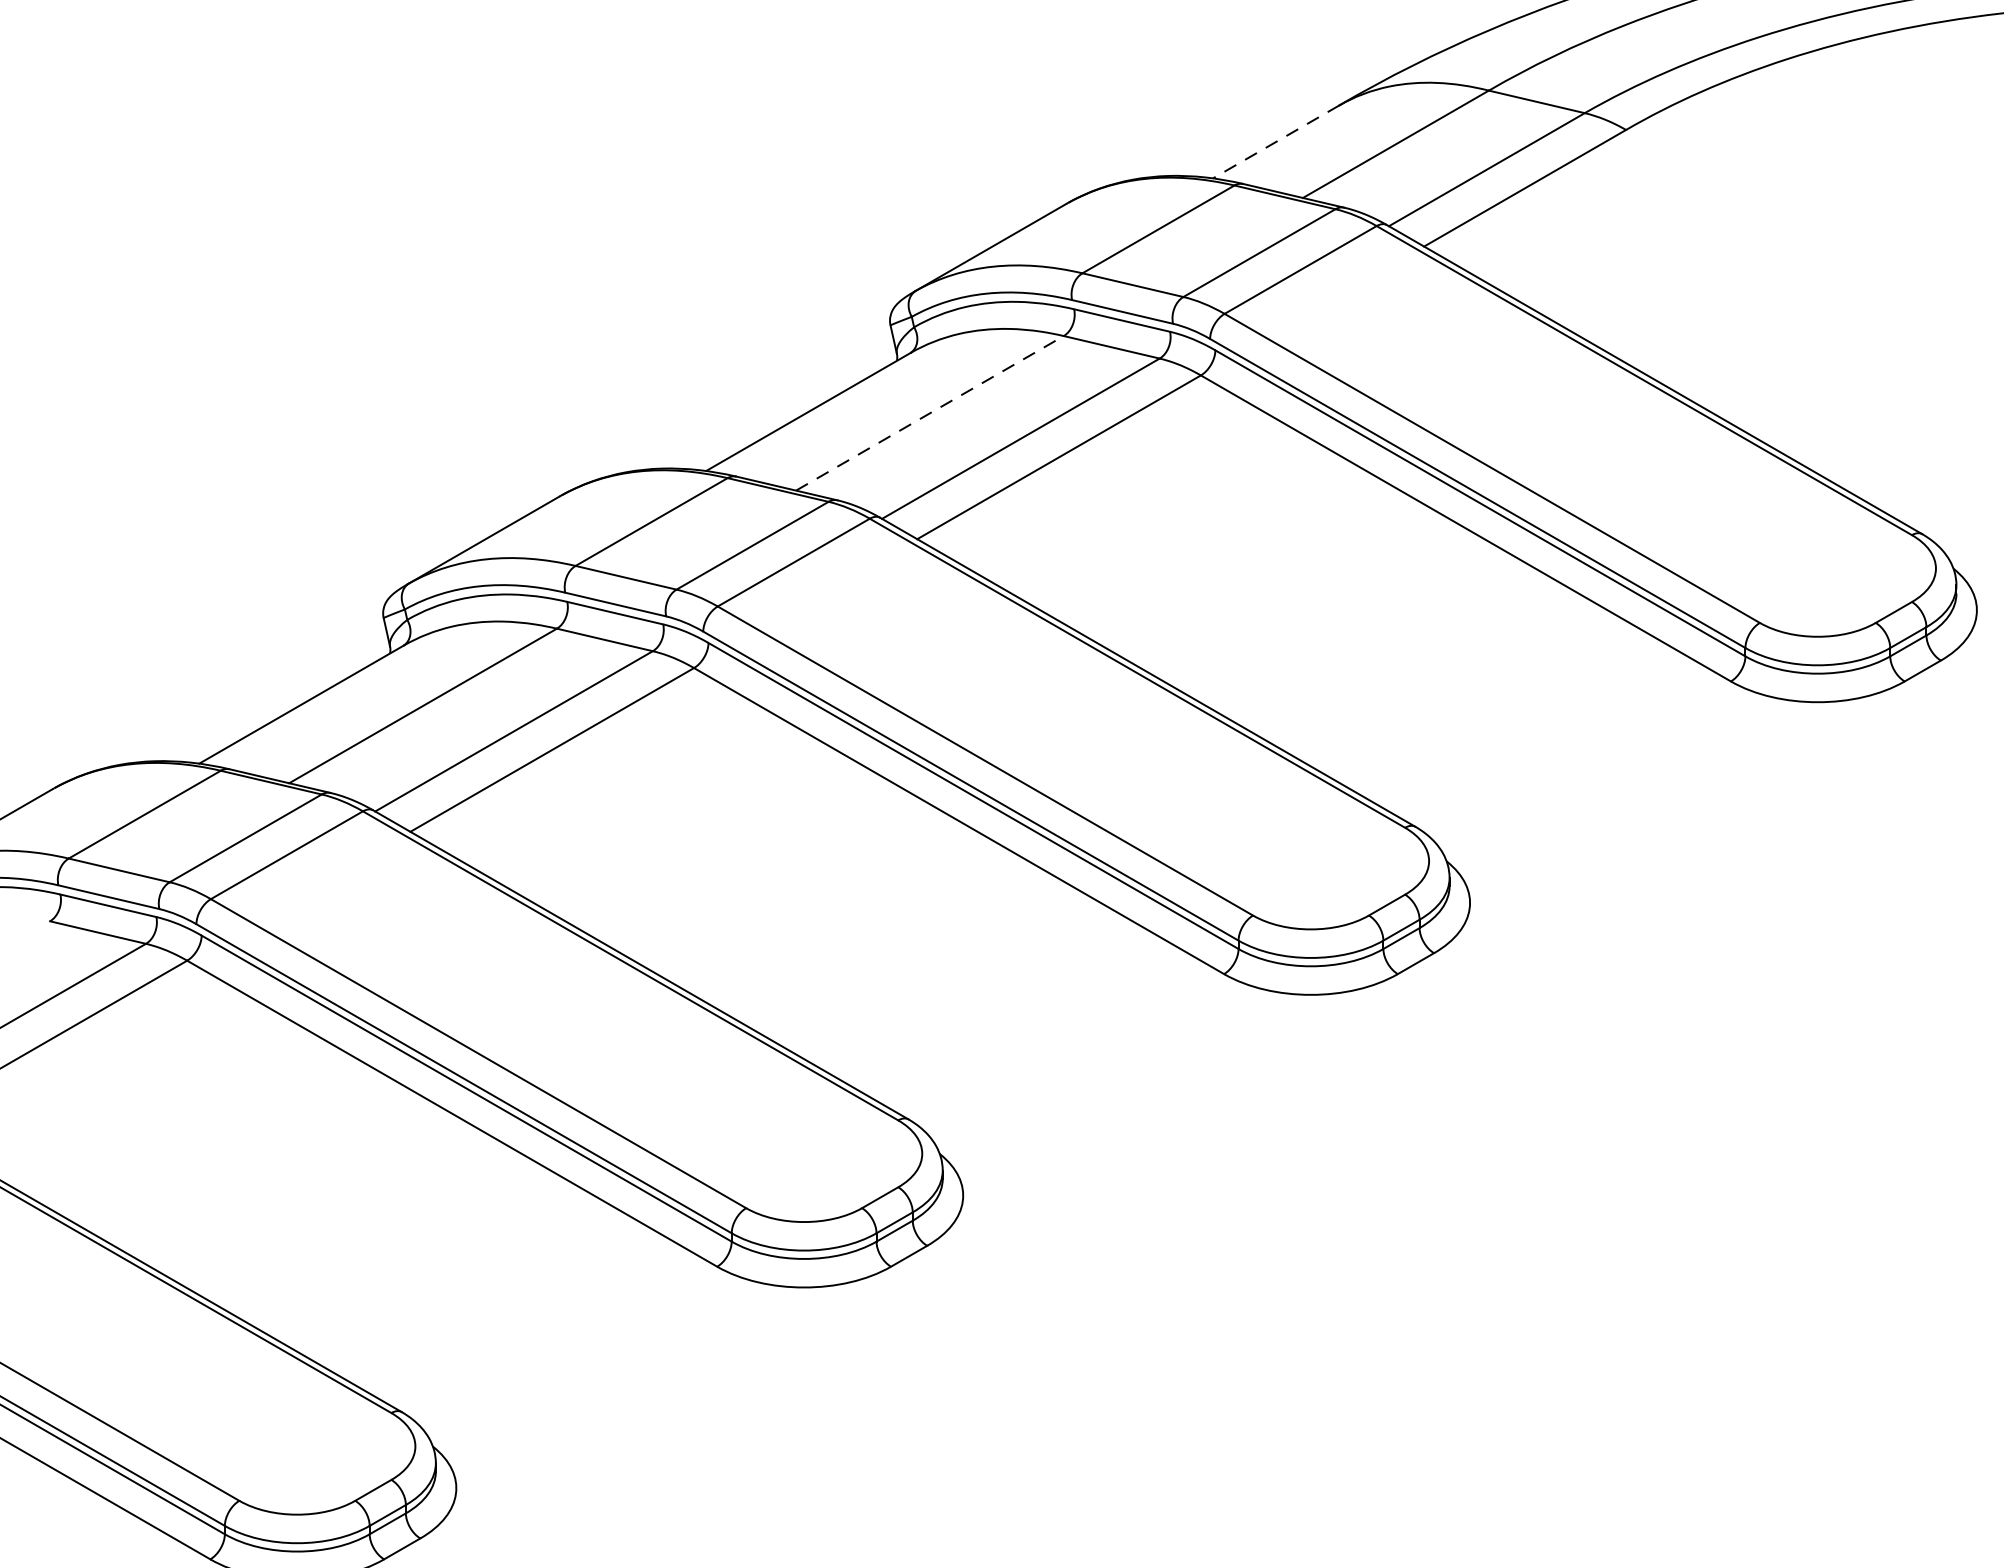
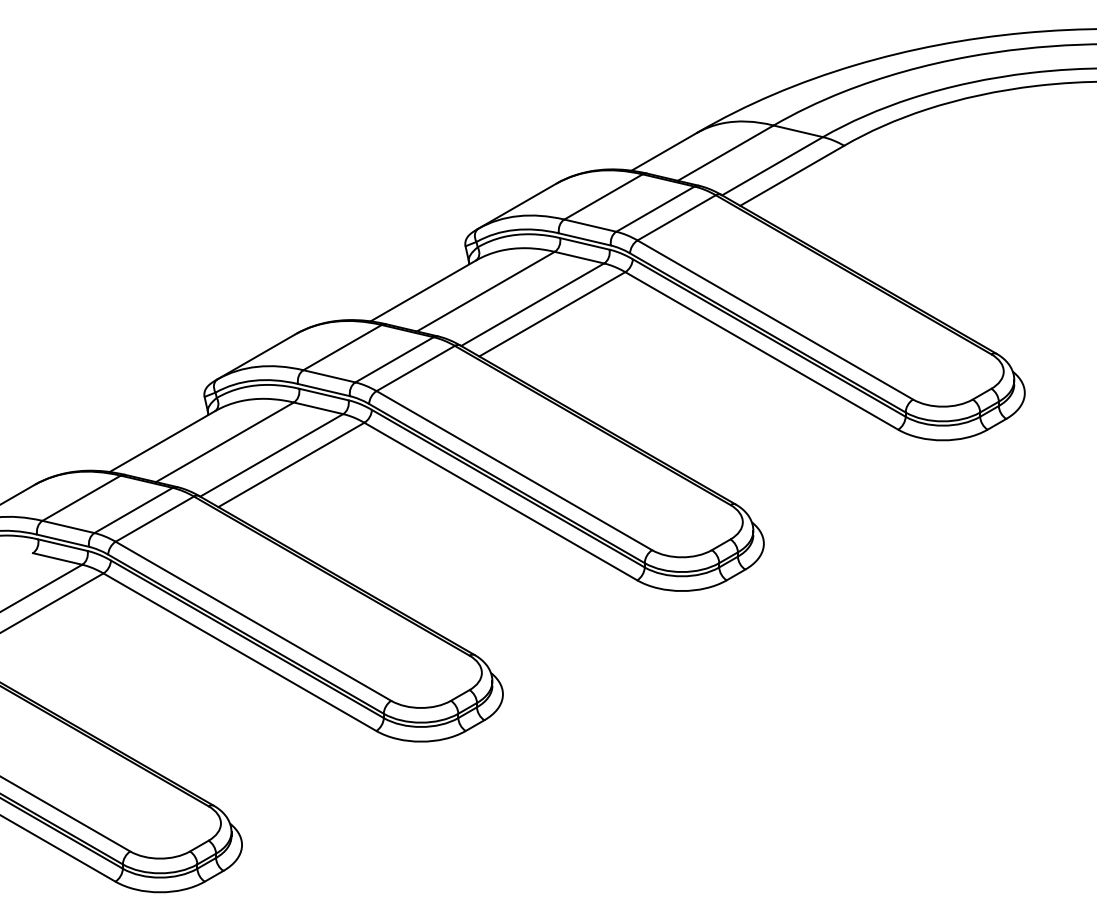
line: (1276, 141) -> (664, 151), dashed -> solid
line: (929, 413) -> (485, 291), dashed -> solid

